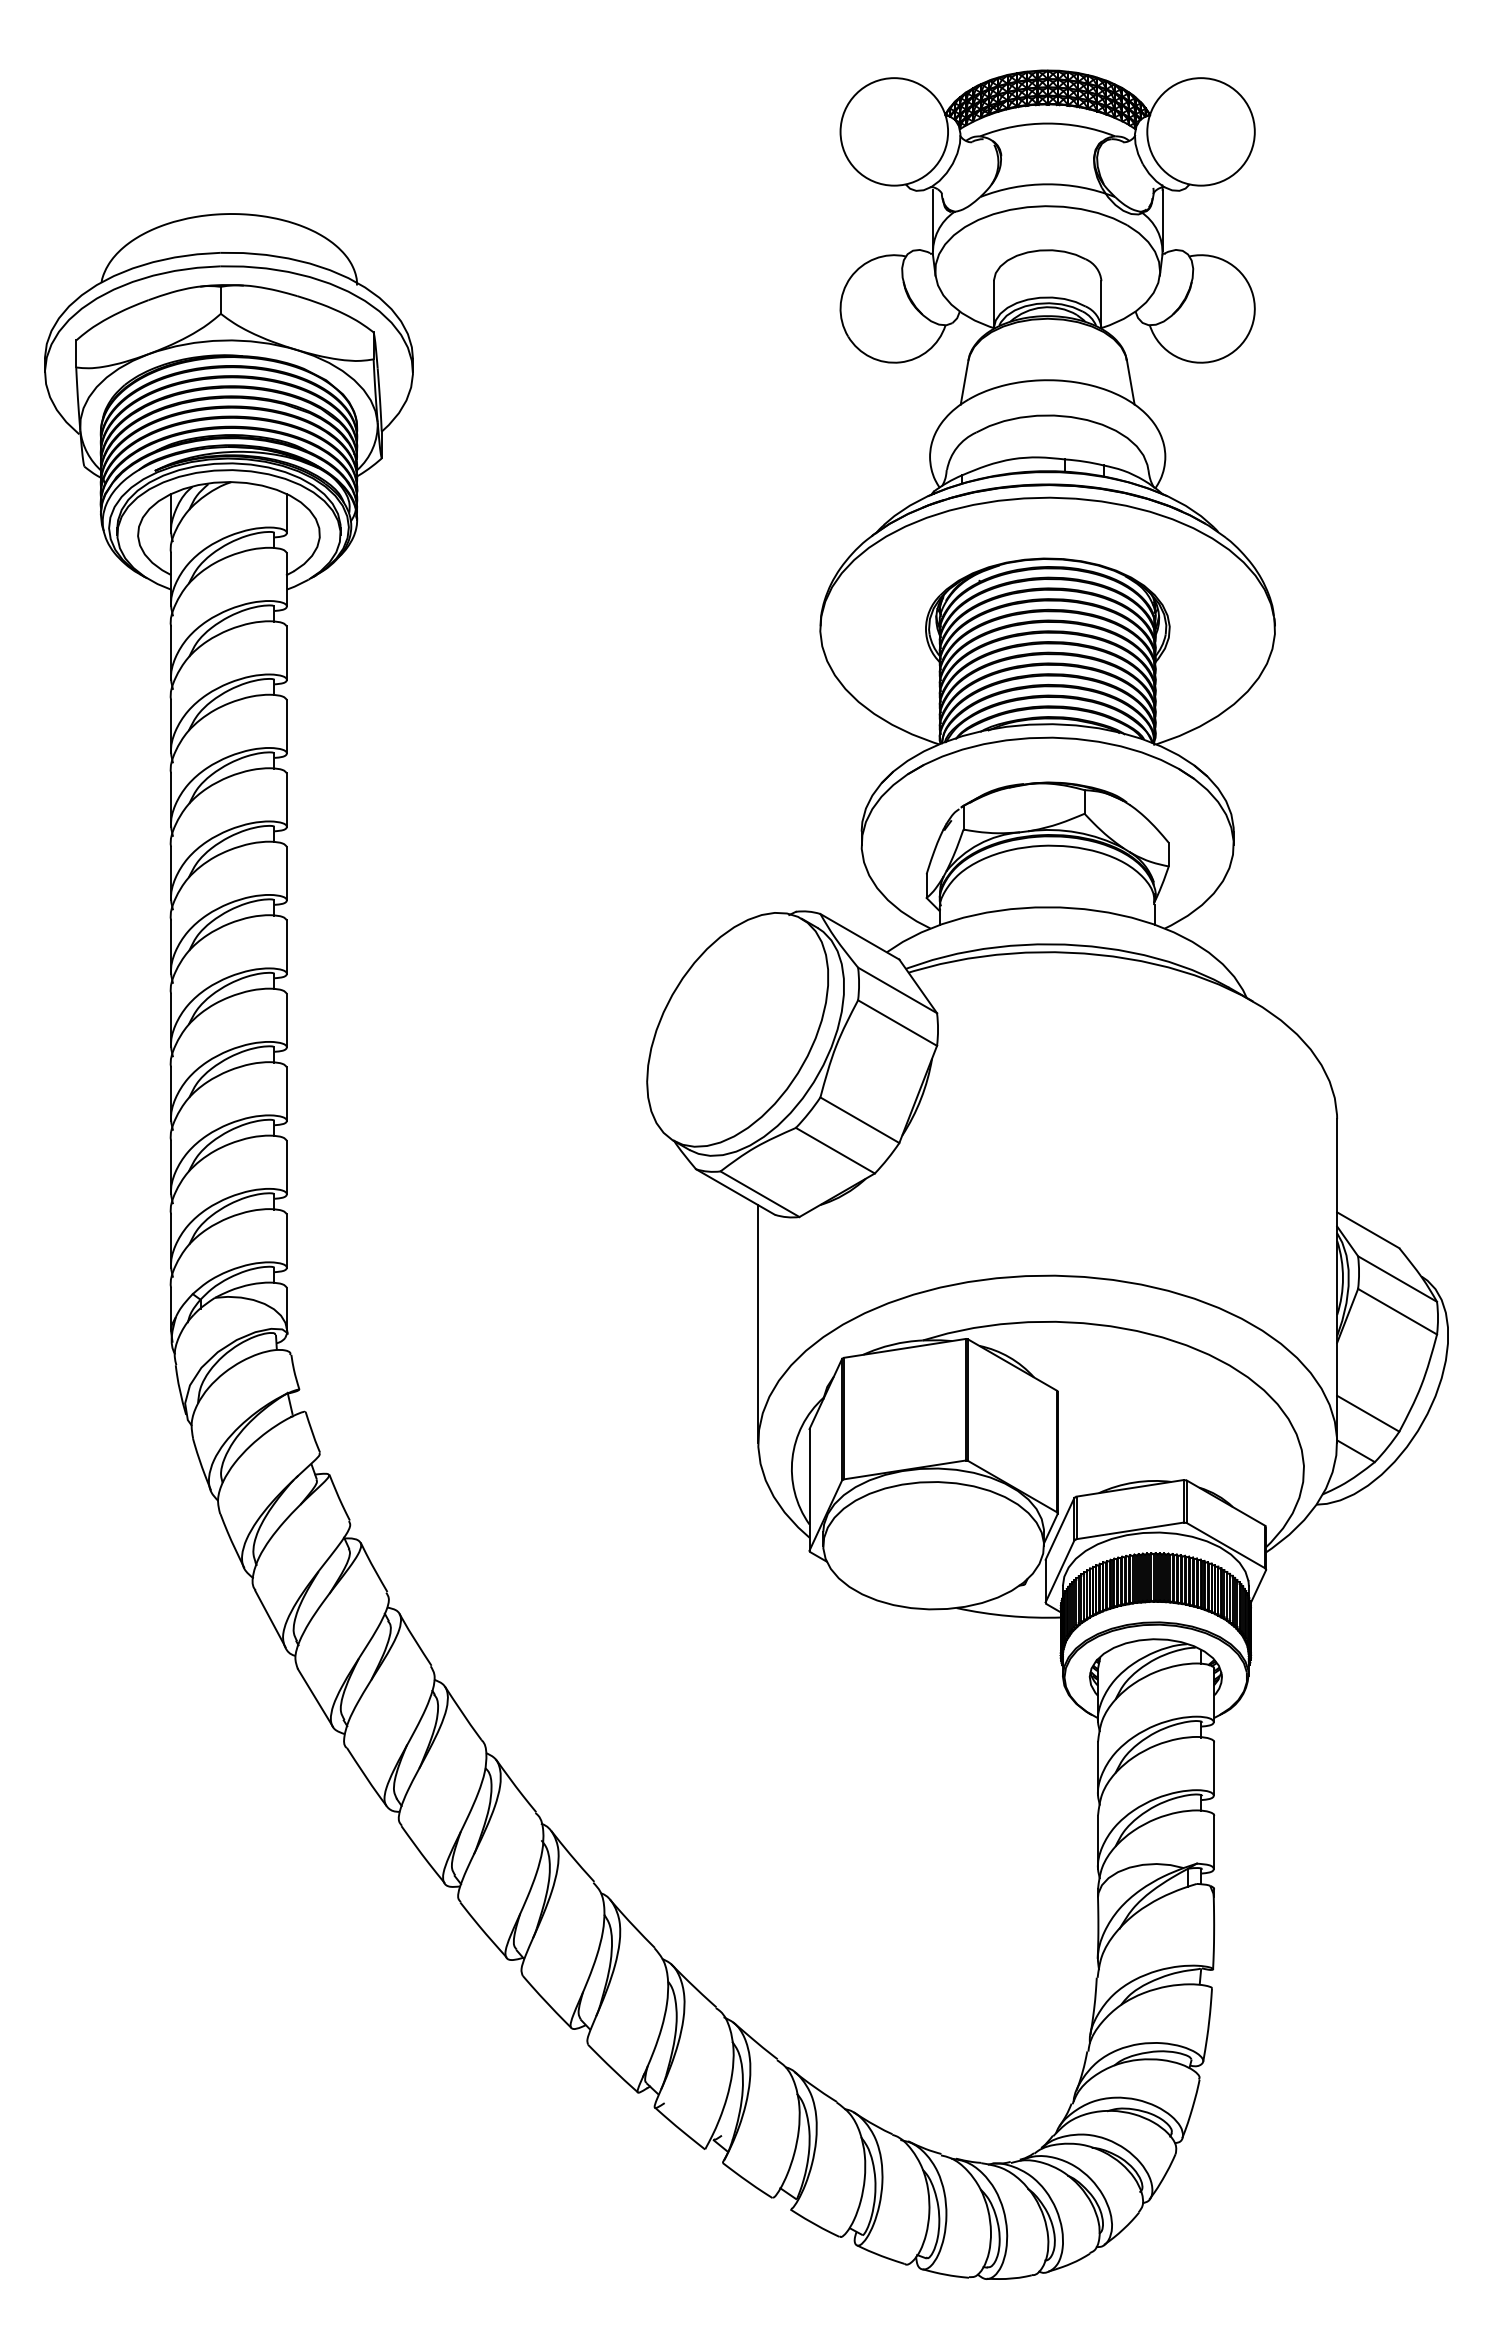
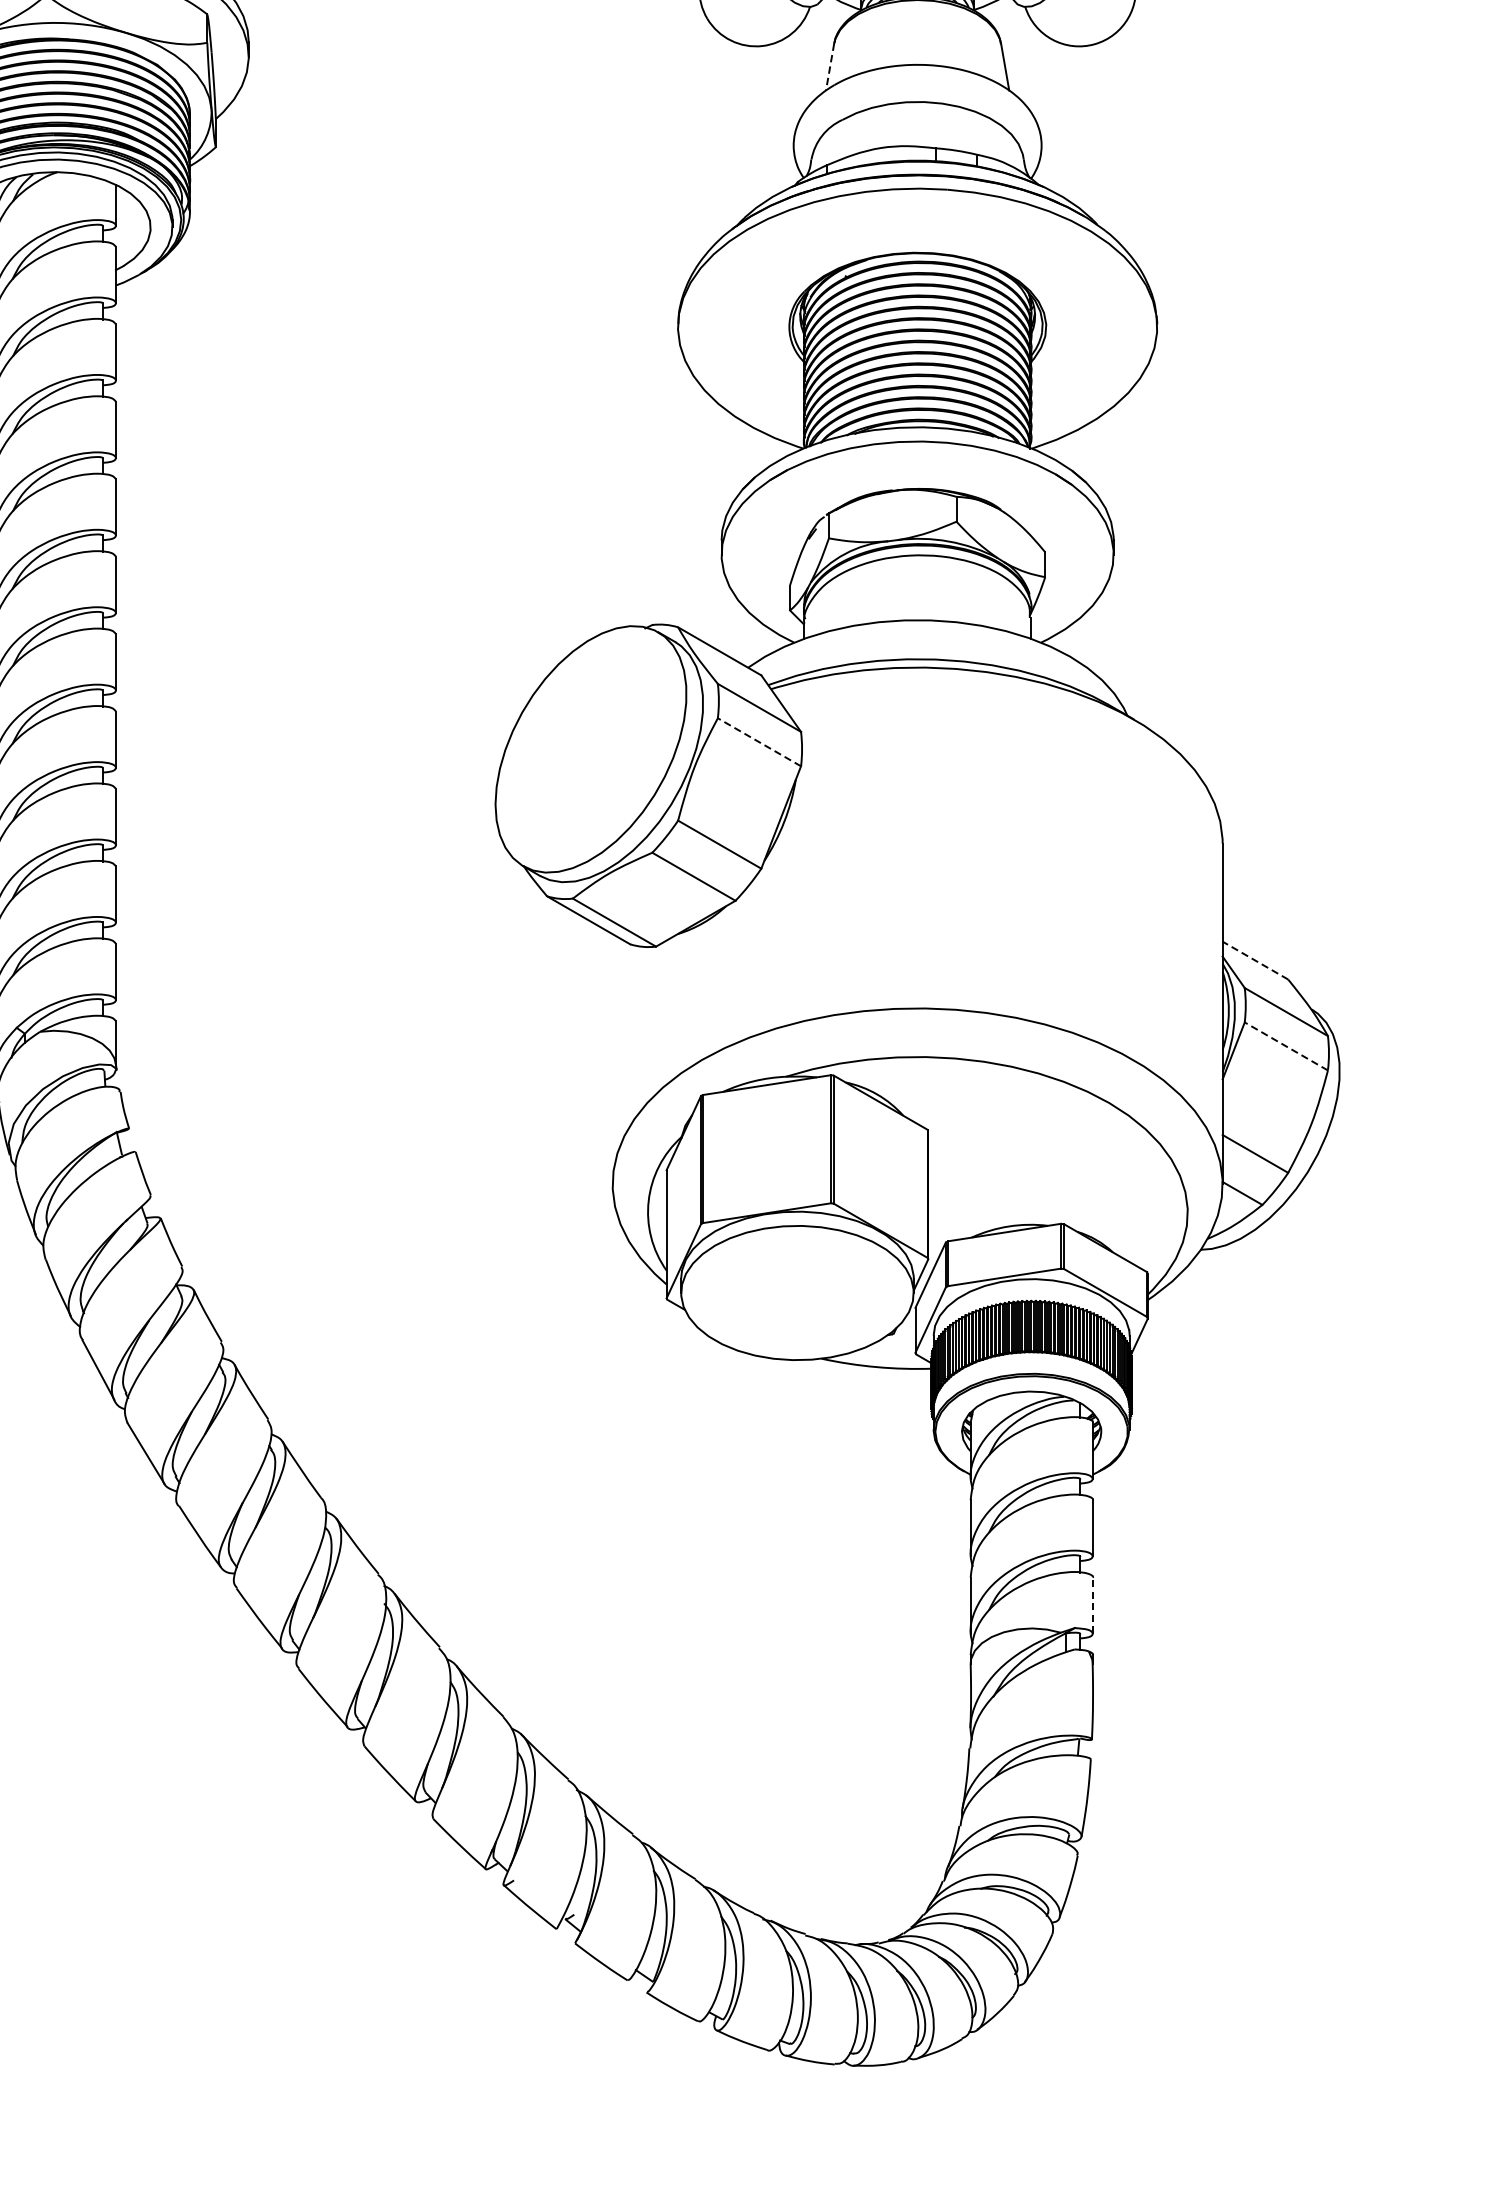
line: (964, 382) -> (829, 67), solid -> dashed
line: (897, 1023) -> (759, 742), solid -> dashed
line: (1368, 1230) -> (1255, 960), solid -> dashed
line: (1397, 1311) -> (1286, 1046), solid -> dashed
line: (758, 1323) -> (612, 1058), removed
line: (1213, 1842) -> (1092, 1605), solid -> dashed

